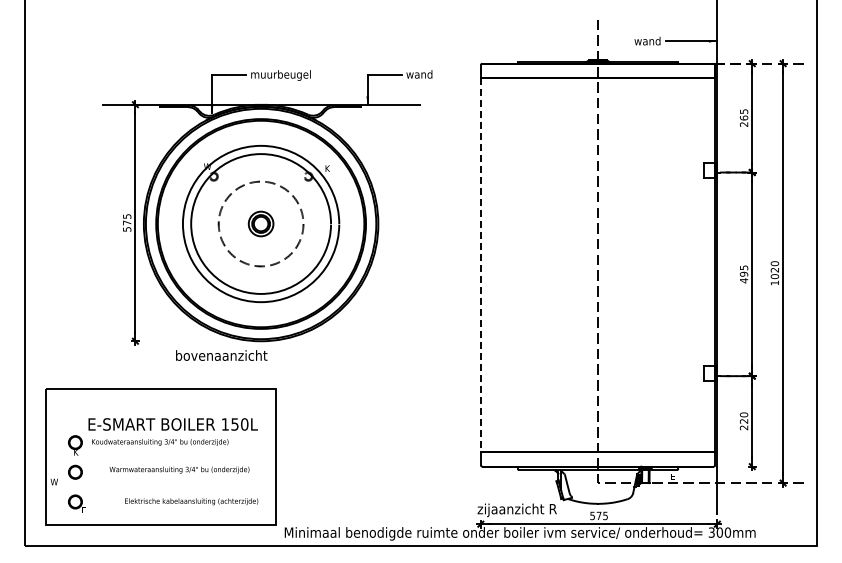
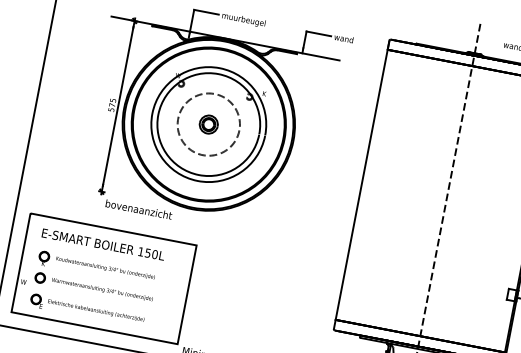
line: (480, 259) -> (362, 180), dashed -> solid
text: (221, 355) -> (138, 209), moved
text: (172, 424) -> (102, 244), moved
text: (179, 469) -> (102, 289), moved
text: (191, 501) -> (96, 310), moved

